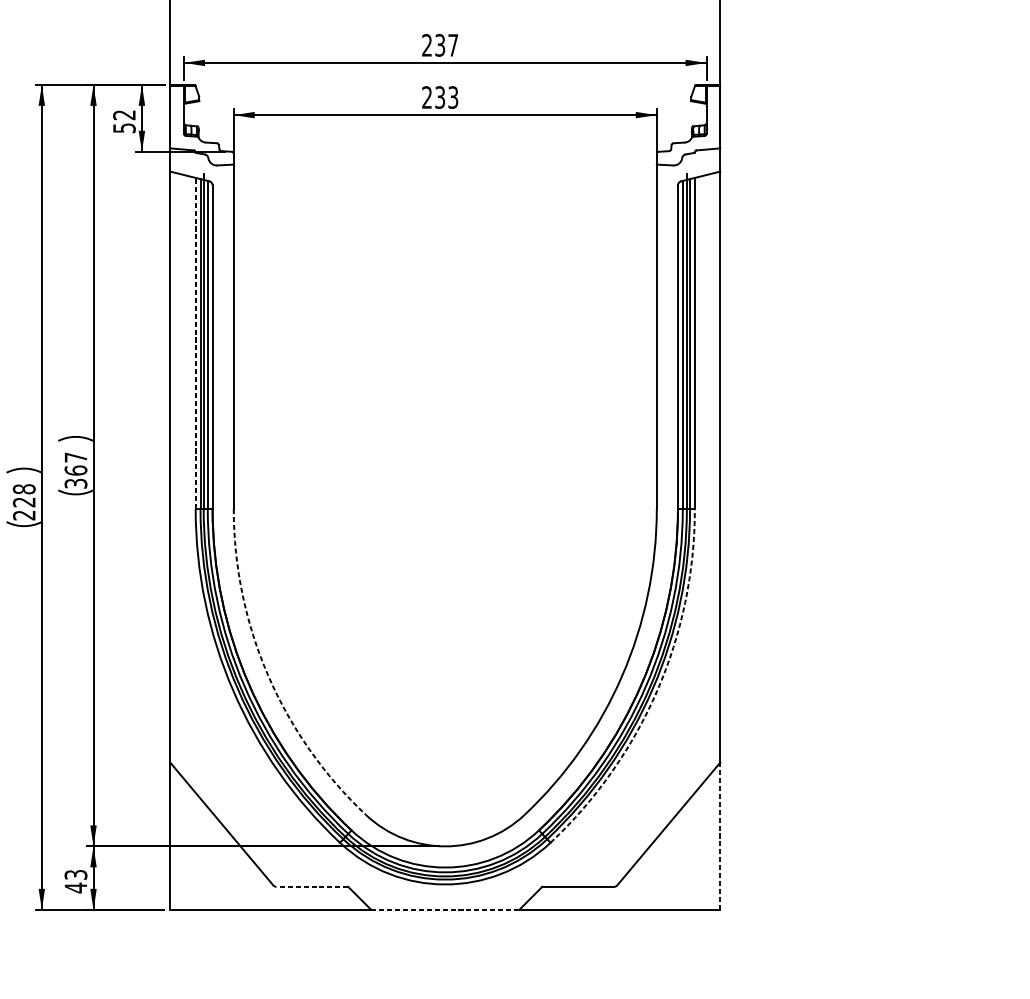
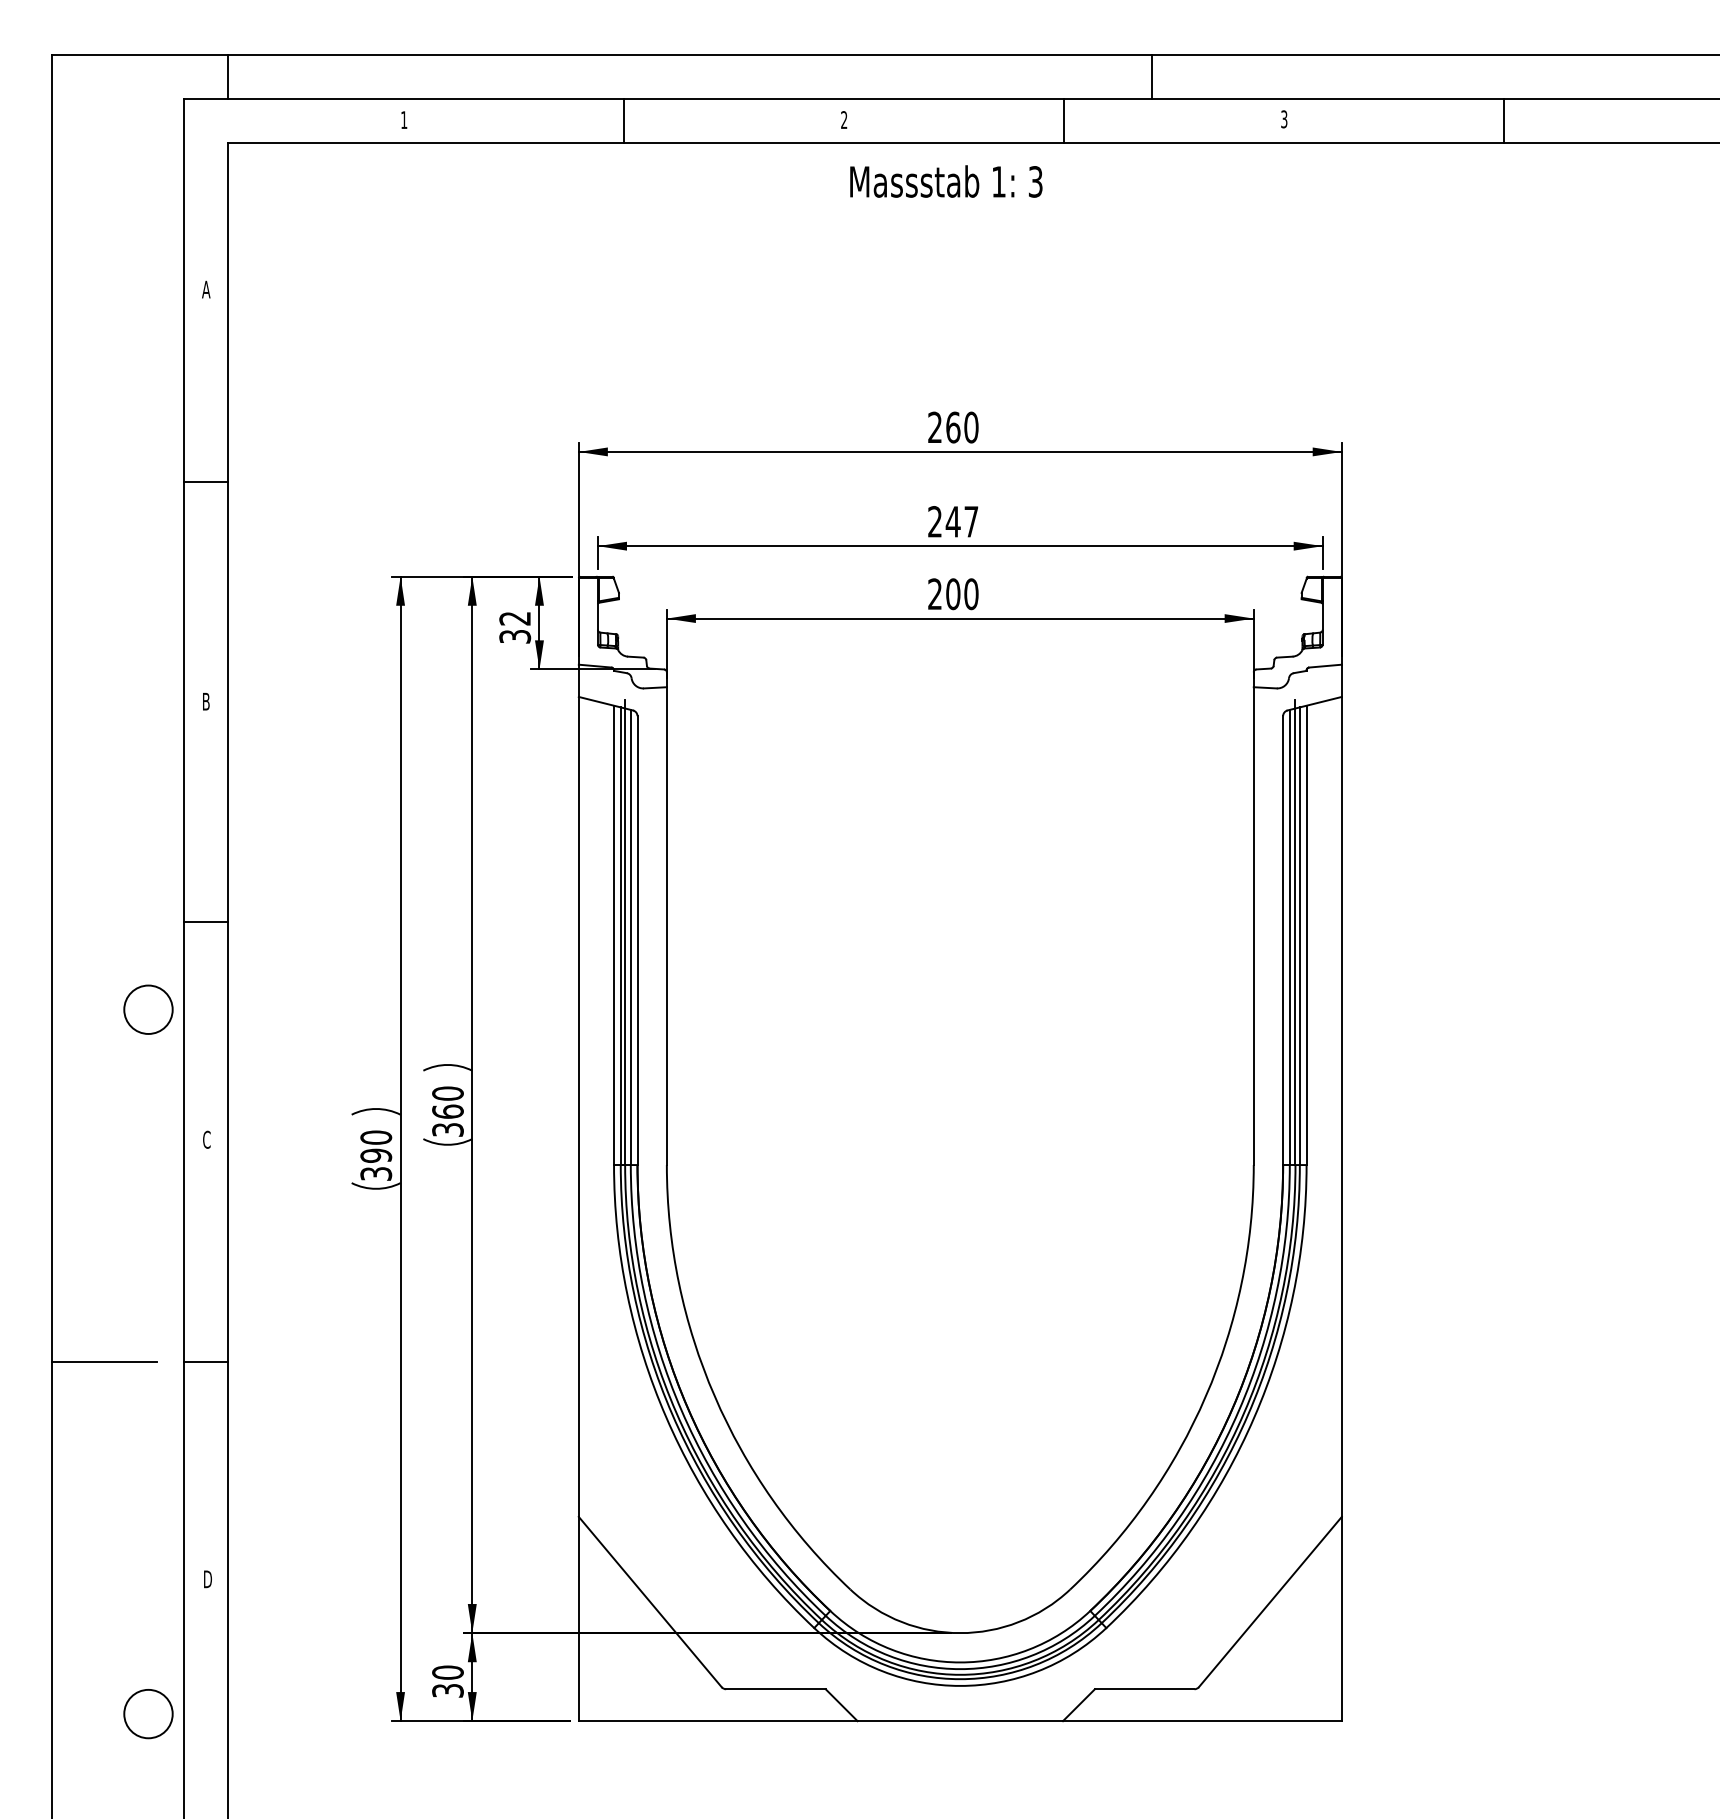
text: (439, 45) -> (952, 521), 237 -> 247
text: (446, 97) -> (962, 594), 233 -> 200
text: (123, 128) -> (514, 636), 52 -> 32
line: (196, 343) -> (614, 935), dashed -> solid
text: (75, 457) -> (447, 1093), 367 -> 360
text: (24, 502) -> (376, 1155), 228 -> 390
arc: (268, 675) -> (714, 1396), dashed -> solid
arc: (657, 690) -> (1254, 1417), dashed -> solid
line: (720, 835) -> (1341, 1618), dashed -> solid
text: (75, 881) -> (447, 1681), 43 -> 30
line: (312, 887) -> (775, 1689), dashed -> solid
line: (445, 910) -> (960, 1721), dashed -> solid

